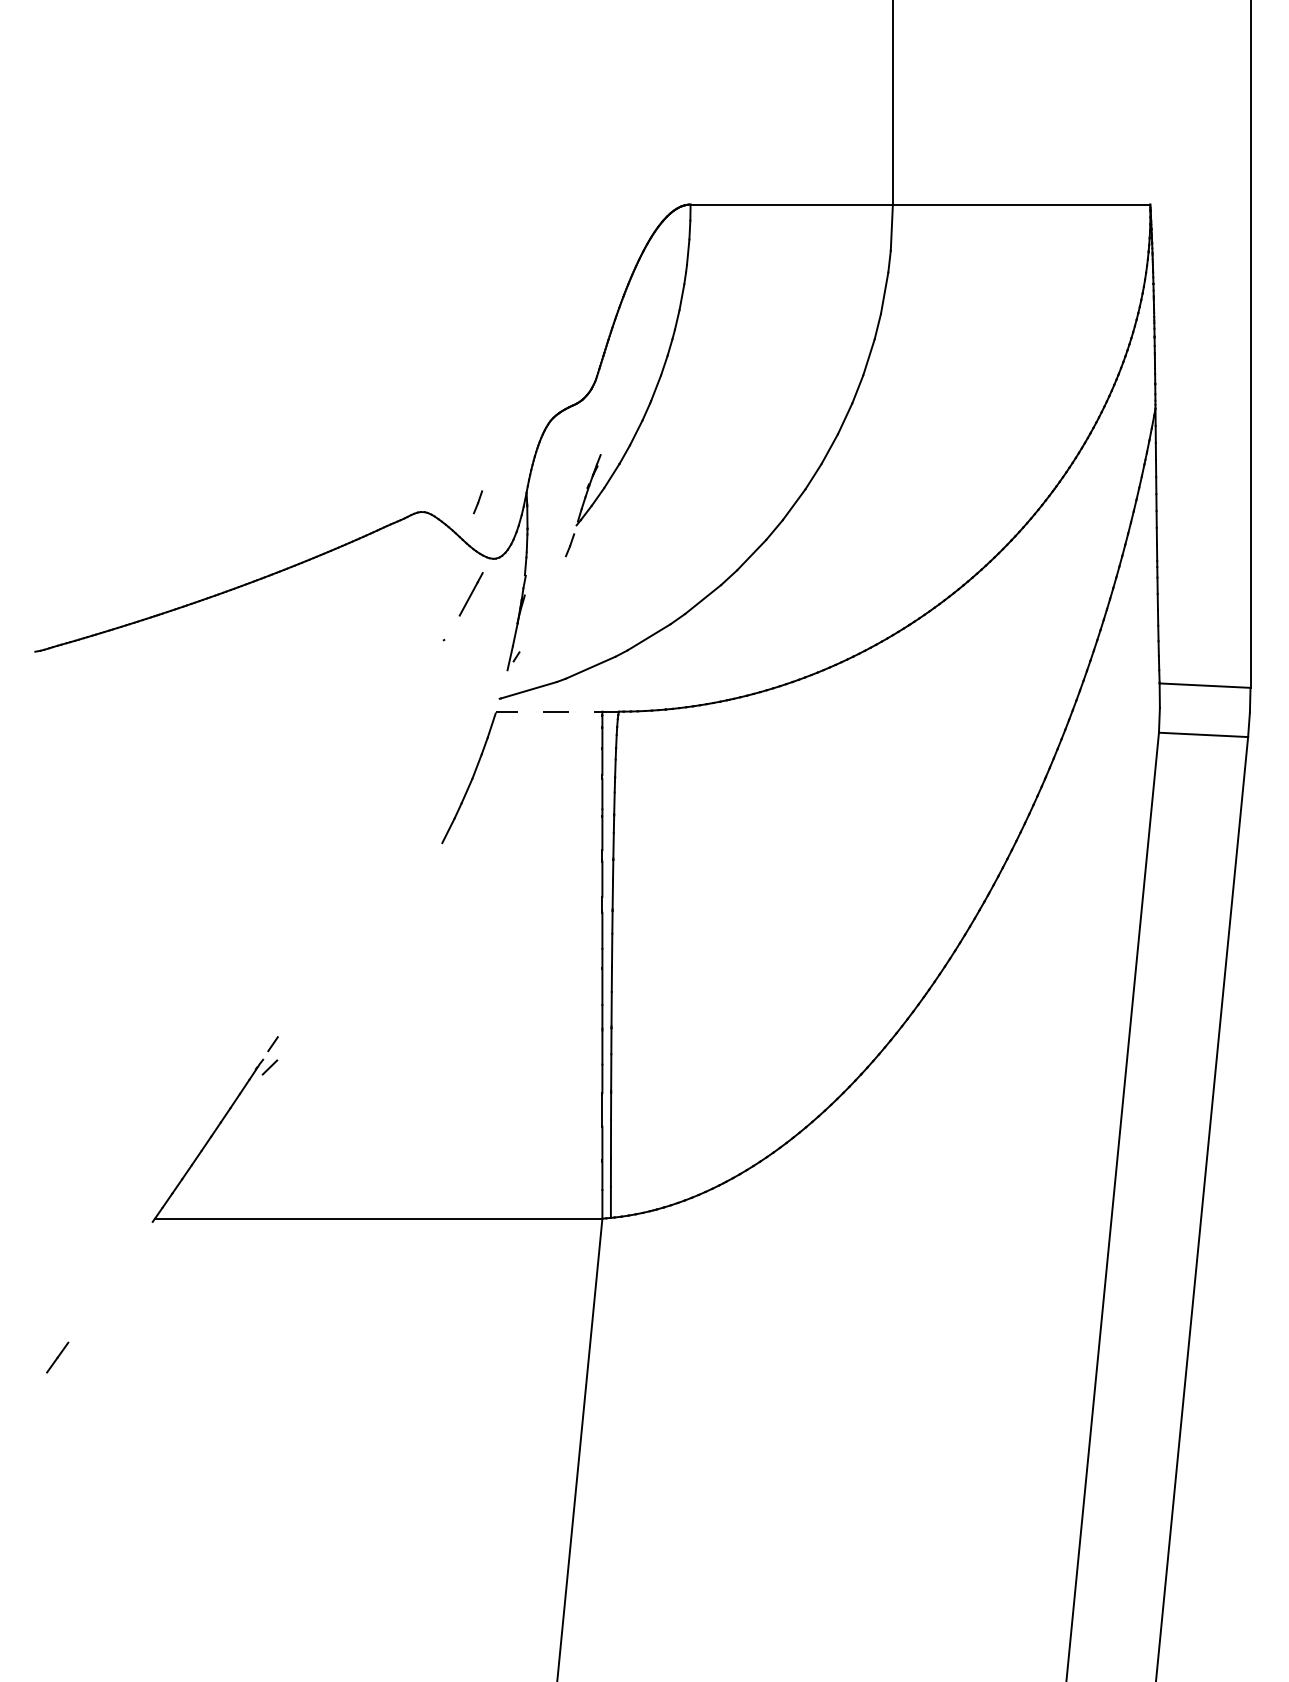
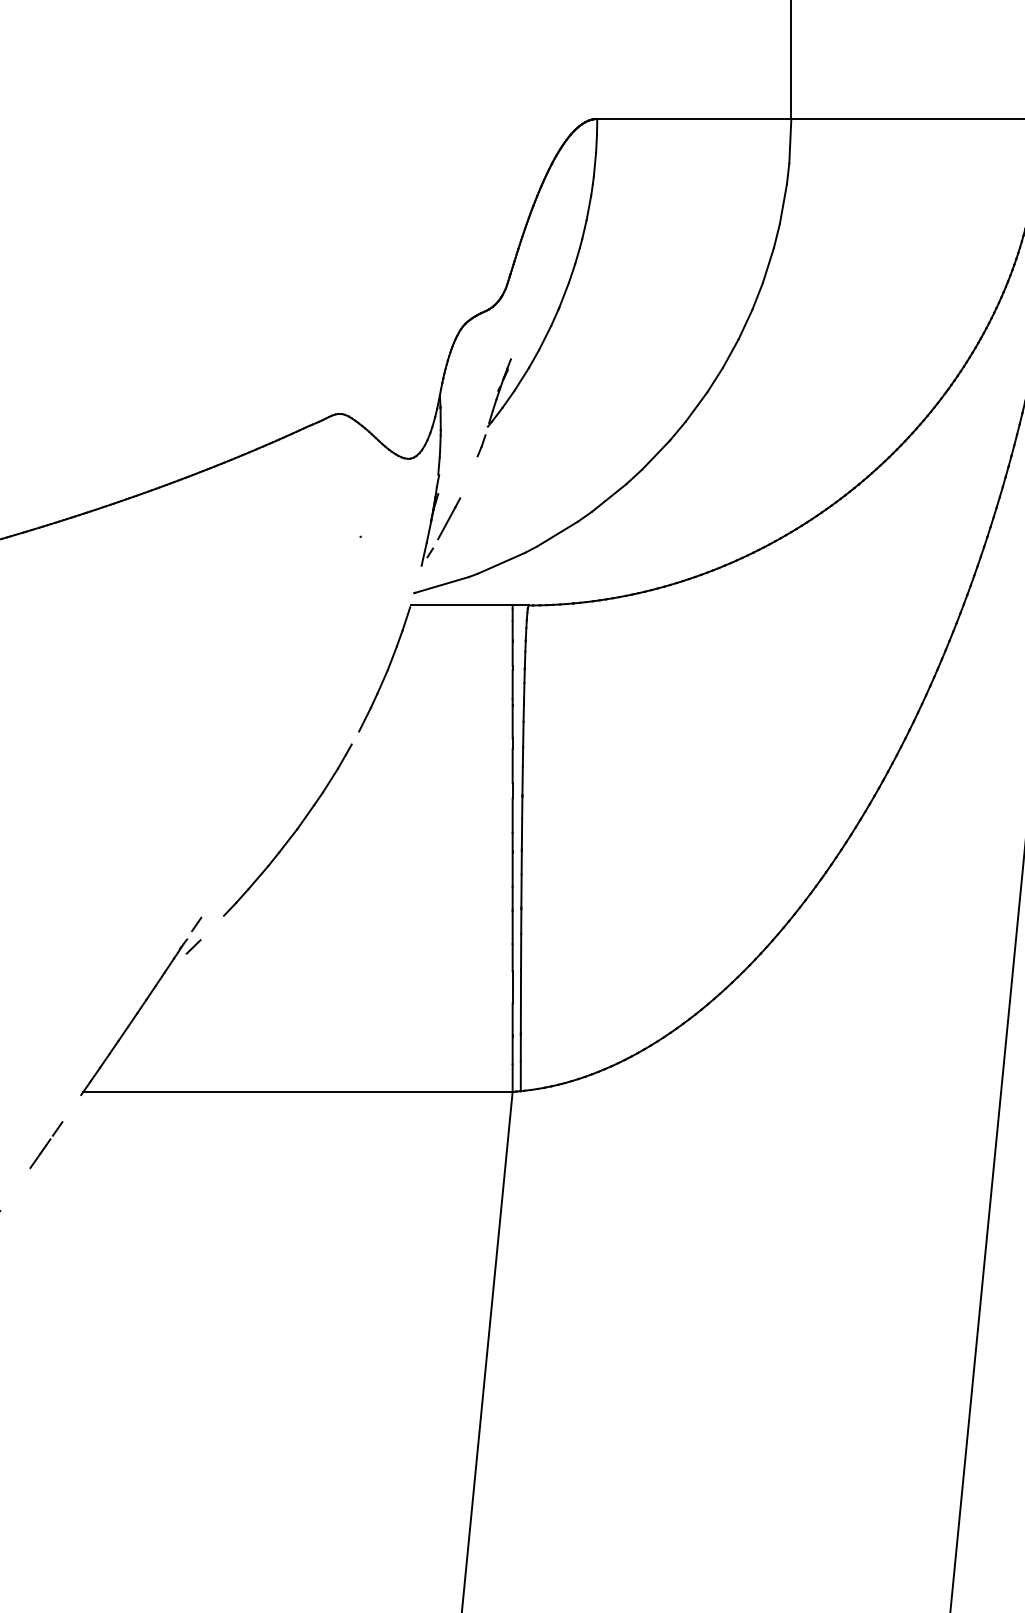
line: (477, 502) -> (392, 404), removed
line: (470, 594) -> (448, 518), moved
line: (557, 711) -> (469, 605), dashed -> solid
part: (373, 948) -> (293, 832), added
line: (116, 1273) -> (46, 1144), added

